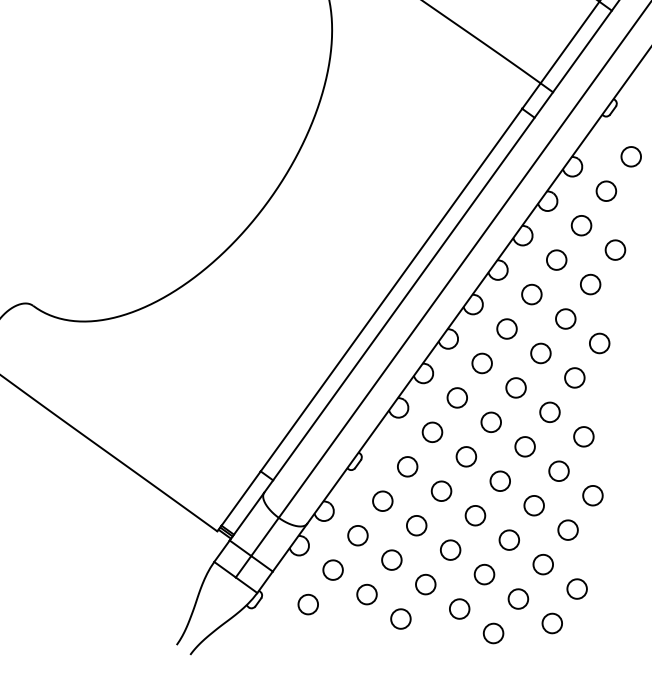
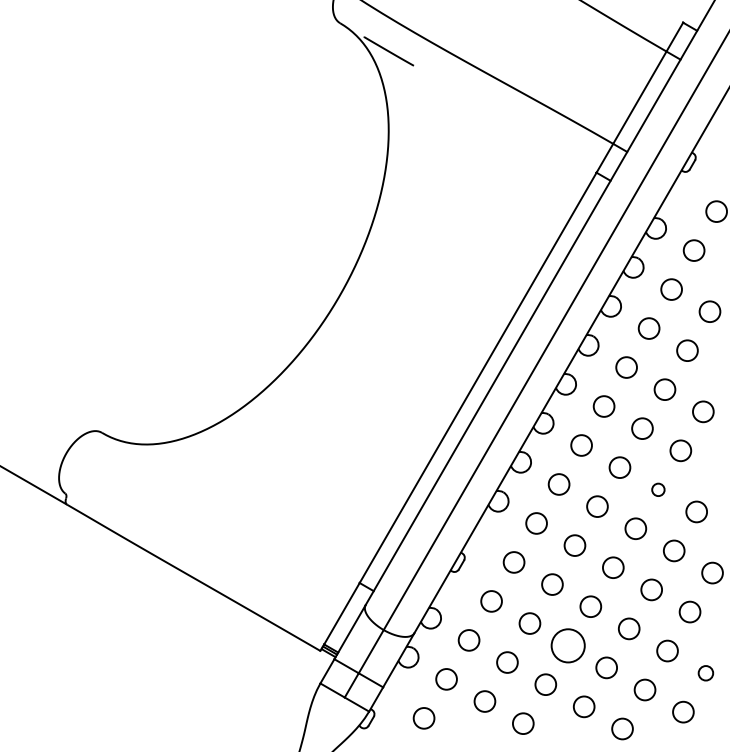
circle: (550, 412) -> (658, 489), size x0.6
circle: (450, 549) -> (568, 645), size x1.6
circle: (576, 589) -> (705, 673), size x0.7

